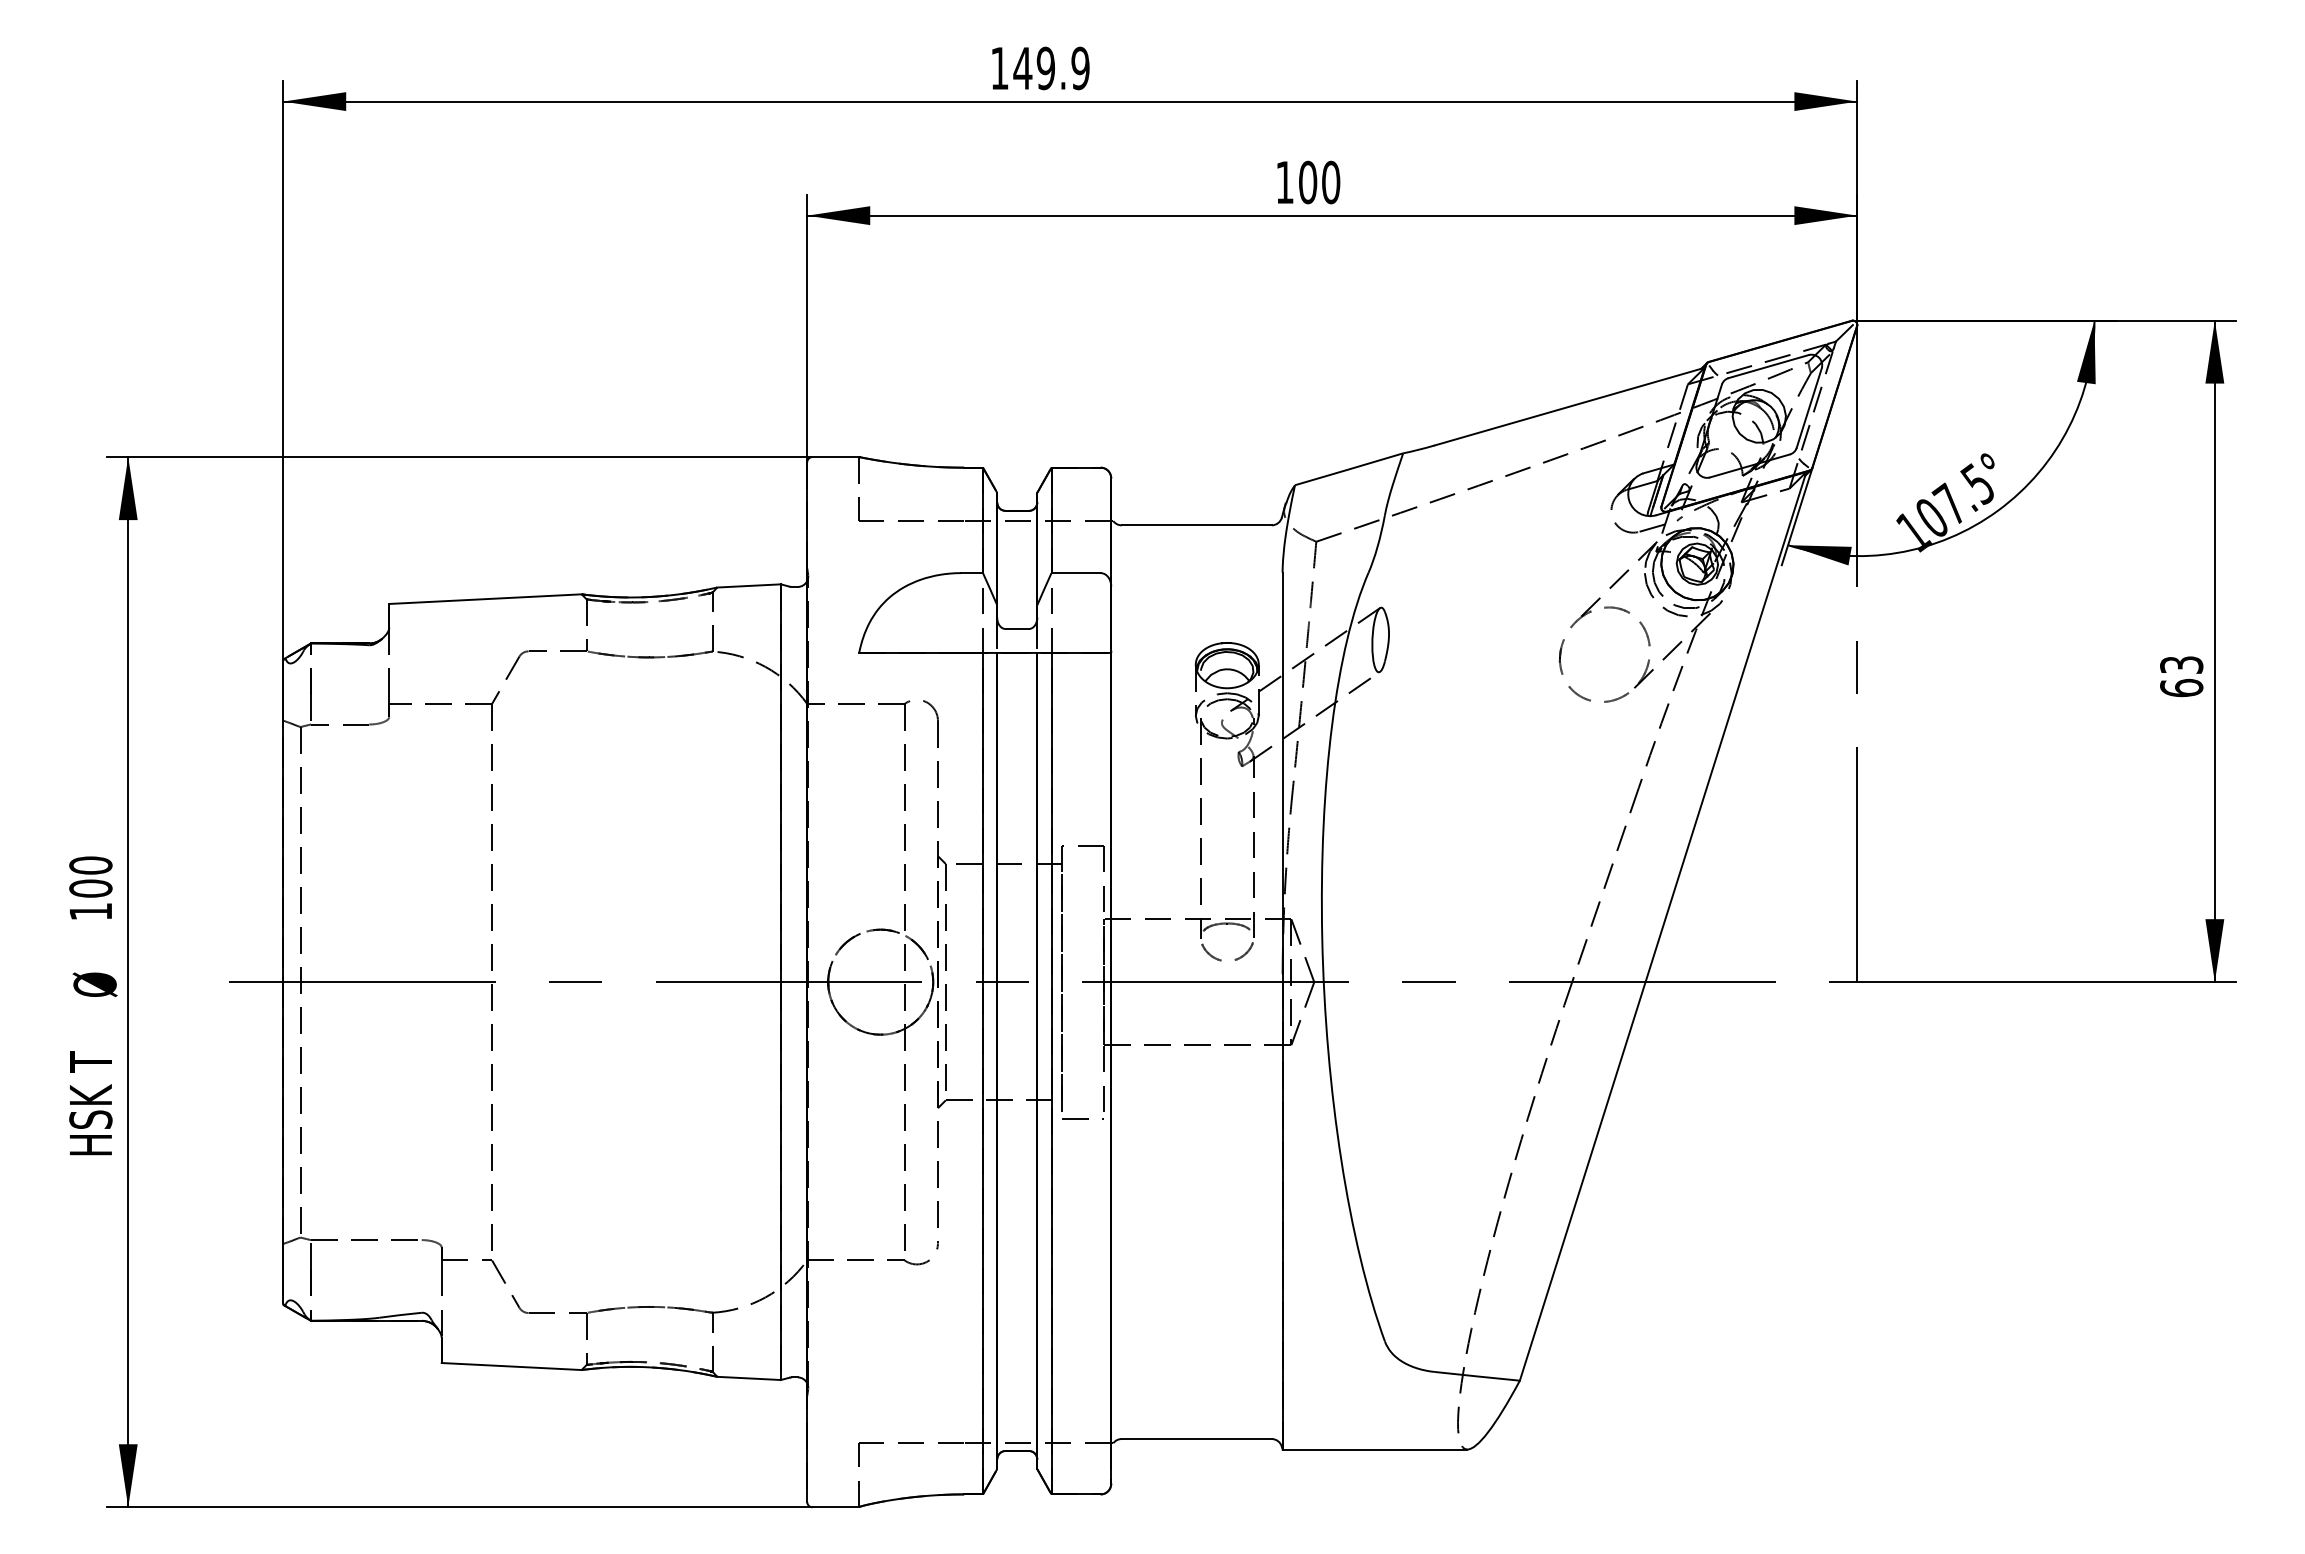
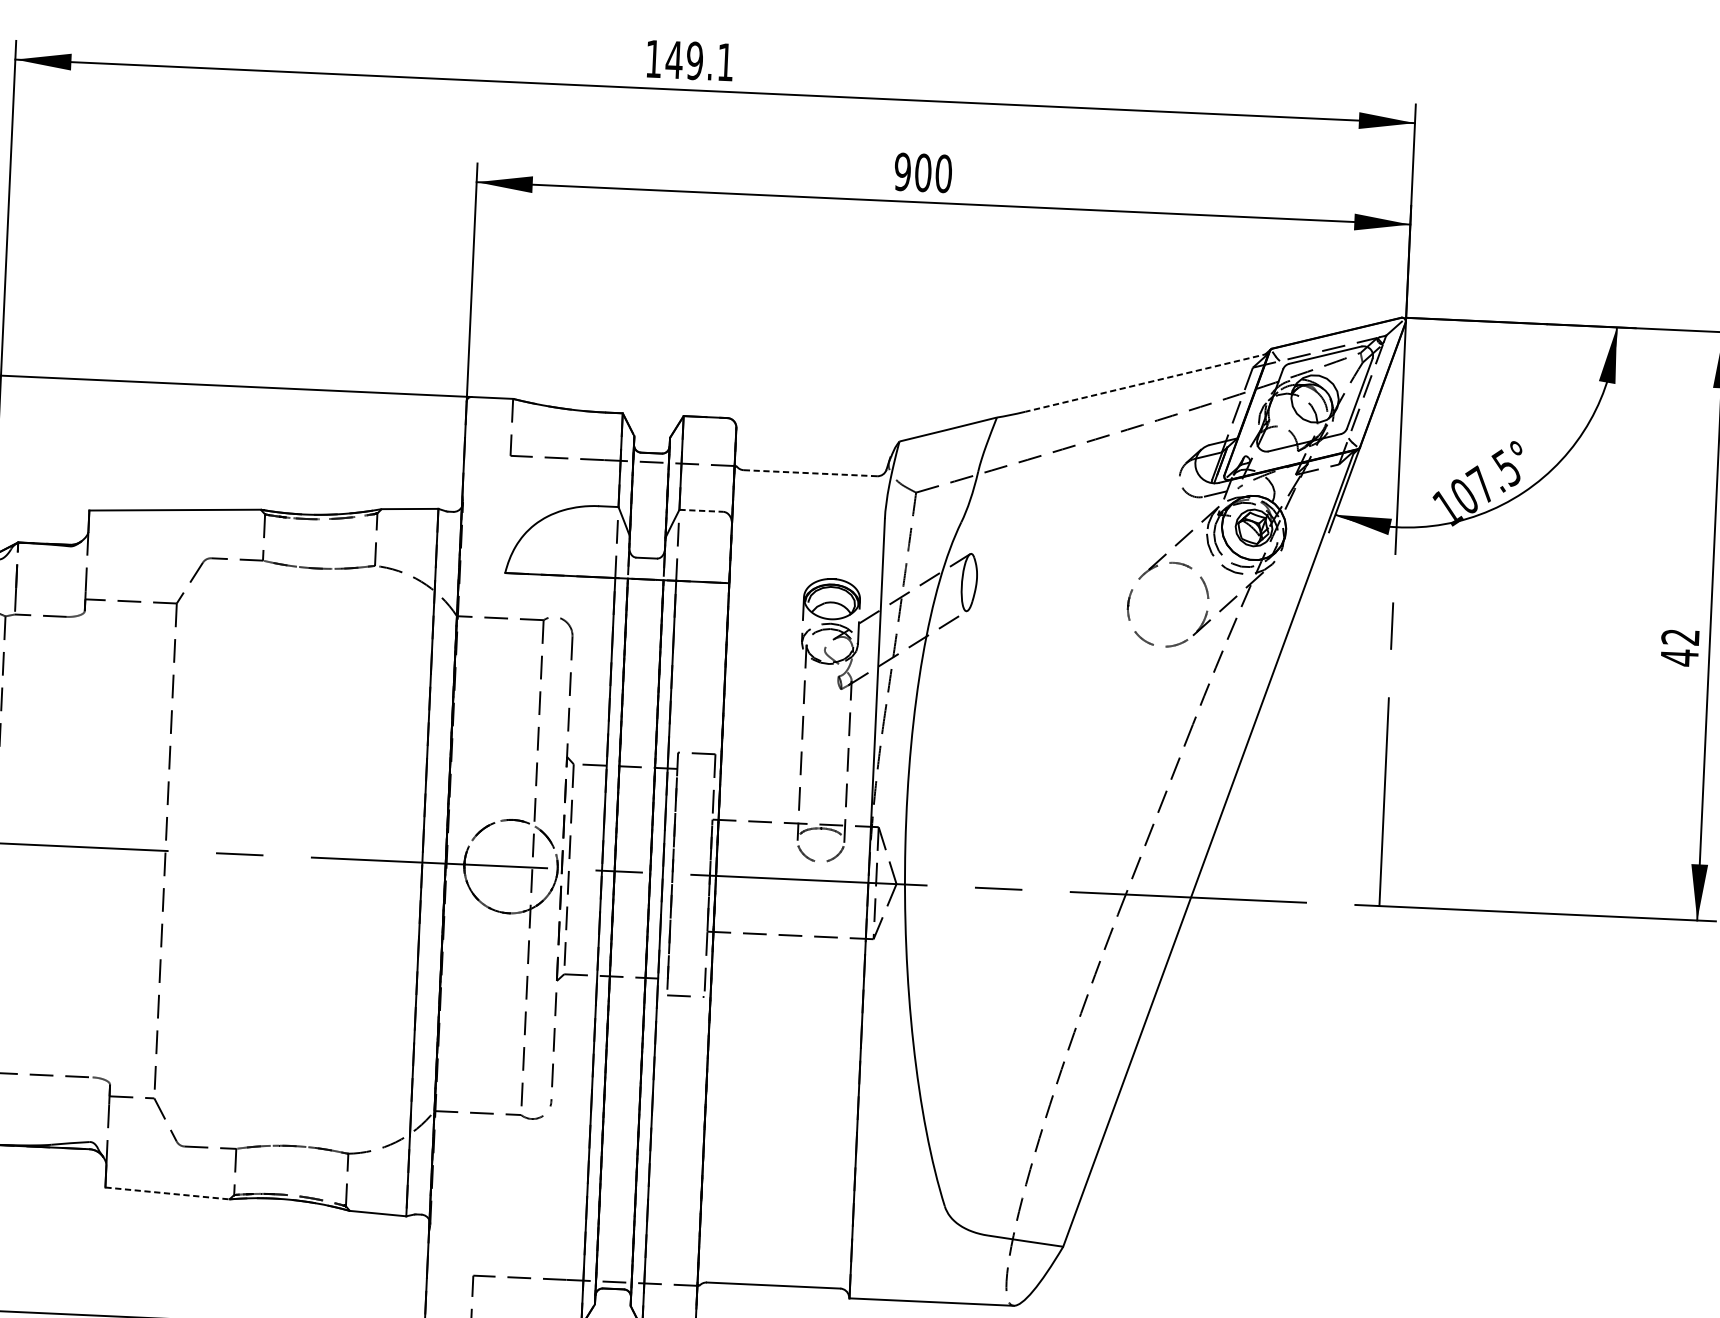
text: (1080, 68) -> (725, 62), 149.9 -> 149.1
text: (1284, 182) -> (902, 171), 100 -> 900
line: (1569, 406) -> (1146, 382), solid -> dashed
line: (1196, 525) -> (810, 473), solid -> dashed
line: (1076, 573) -> (701, 511), solid -> dashed
text: (2181, 676) -> (1679, 647), 63 -> 42
line: (512, 1366) -> (168, 1193), solid -> dashed

